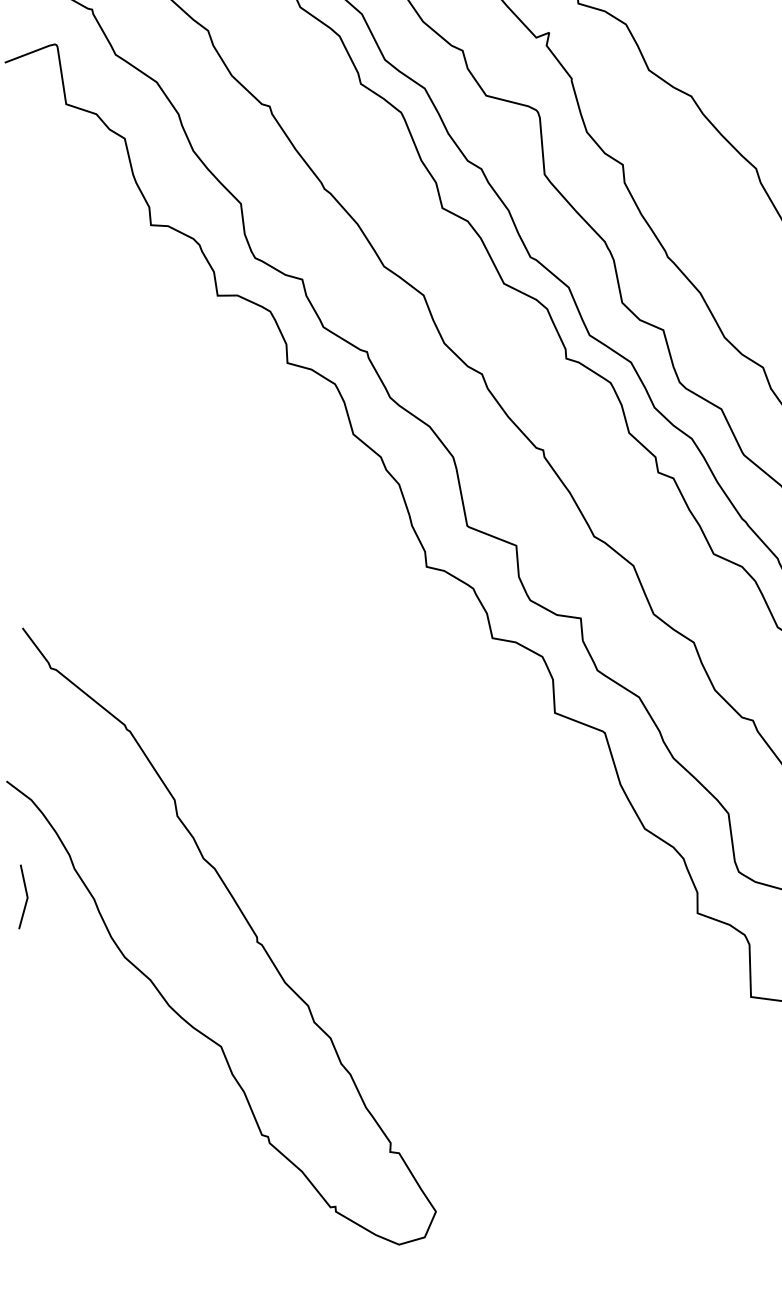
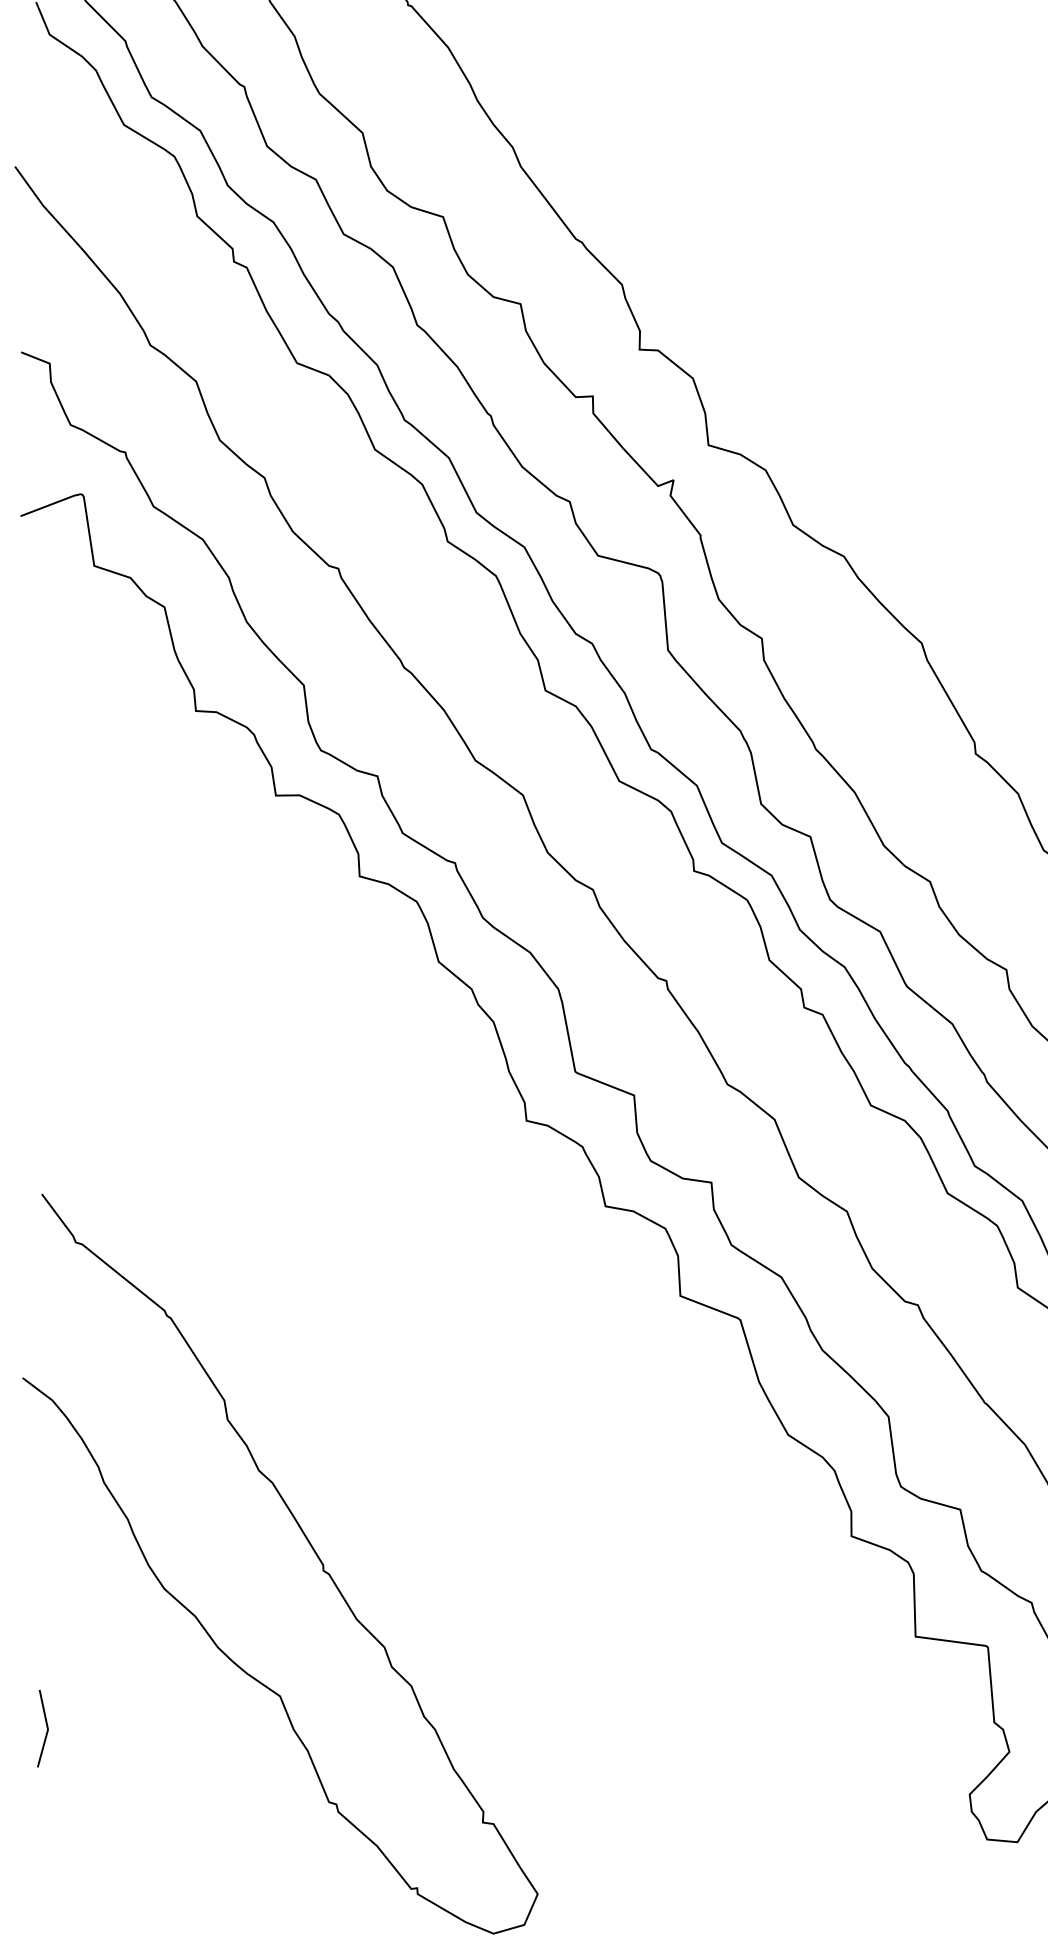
line: (26, 896) -> (46, 1728), moved

